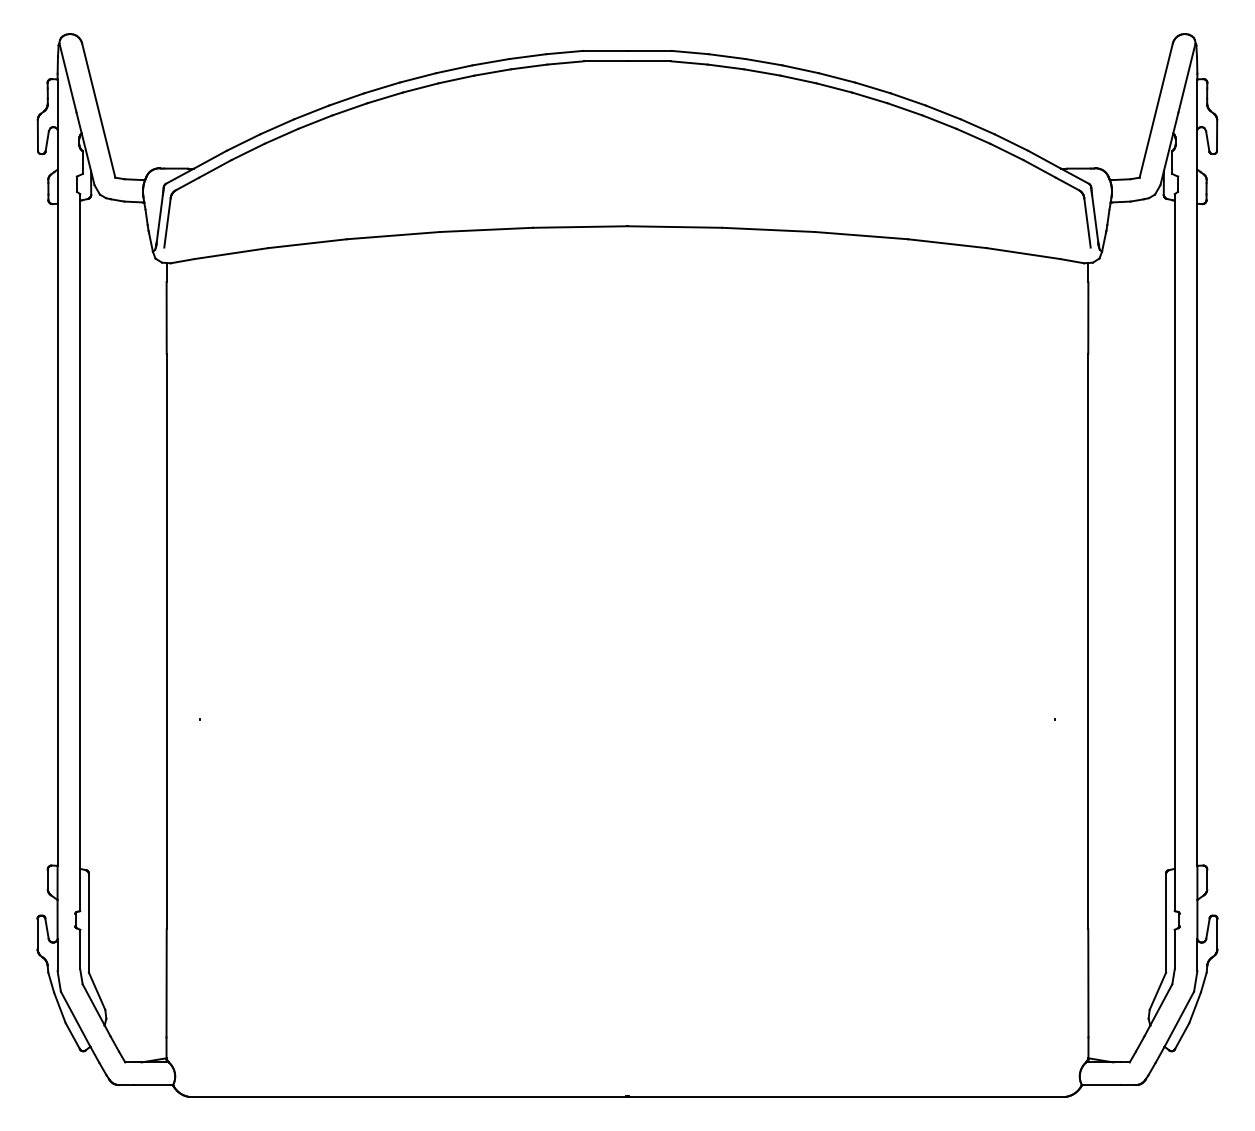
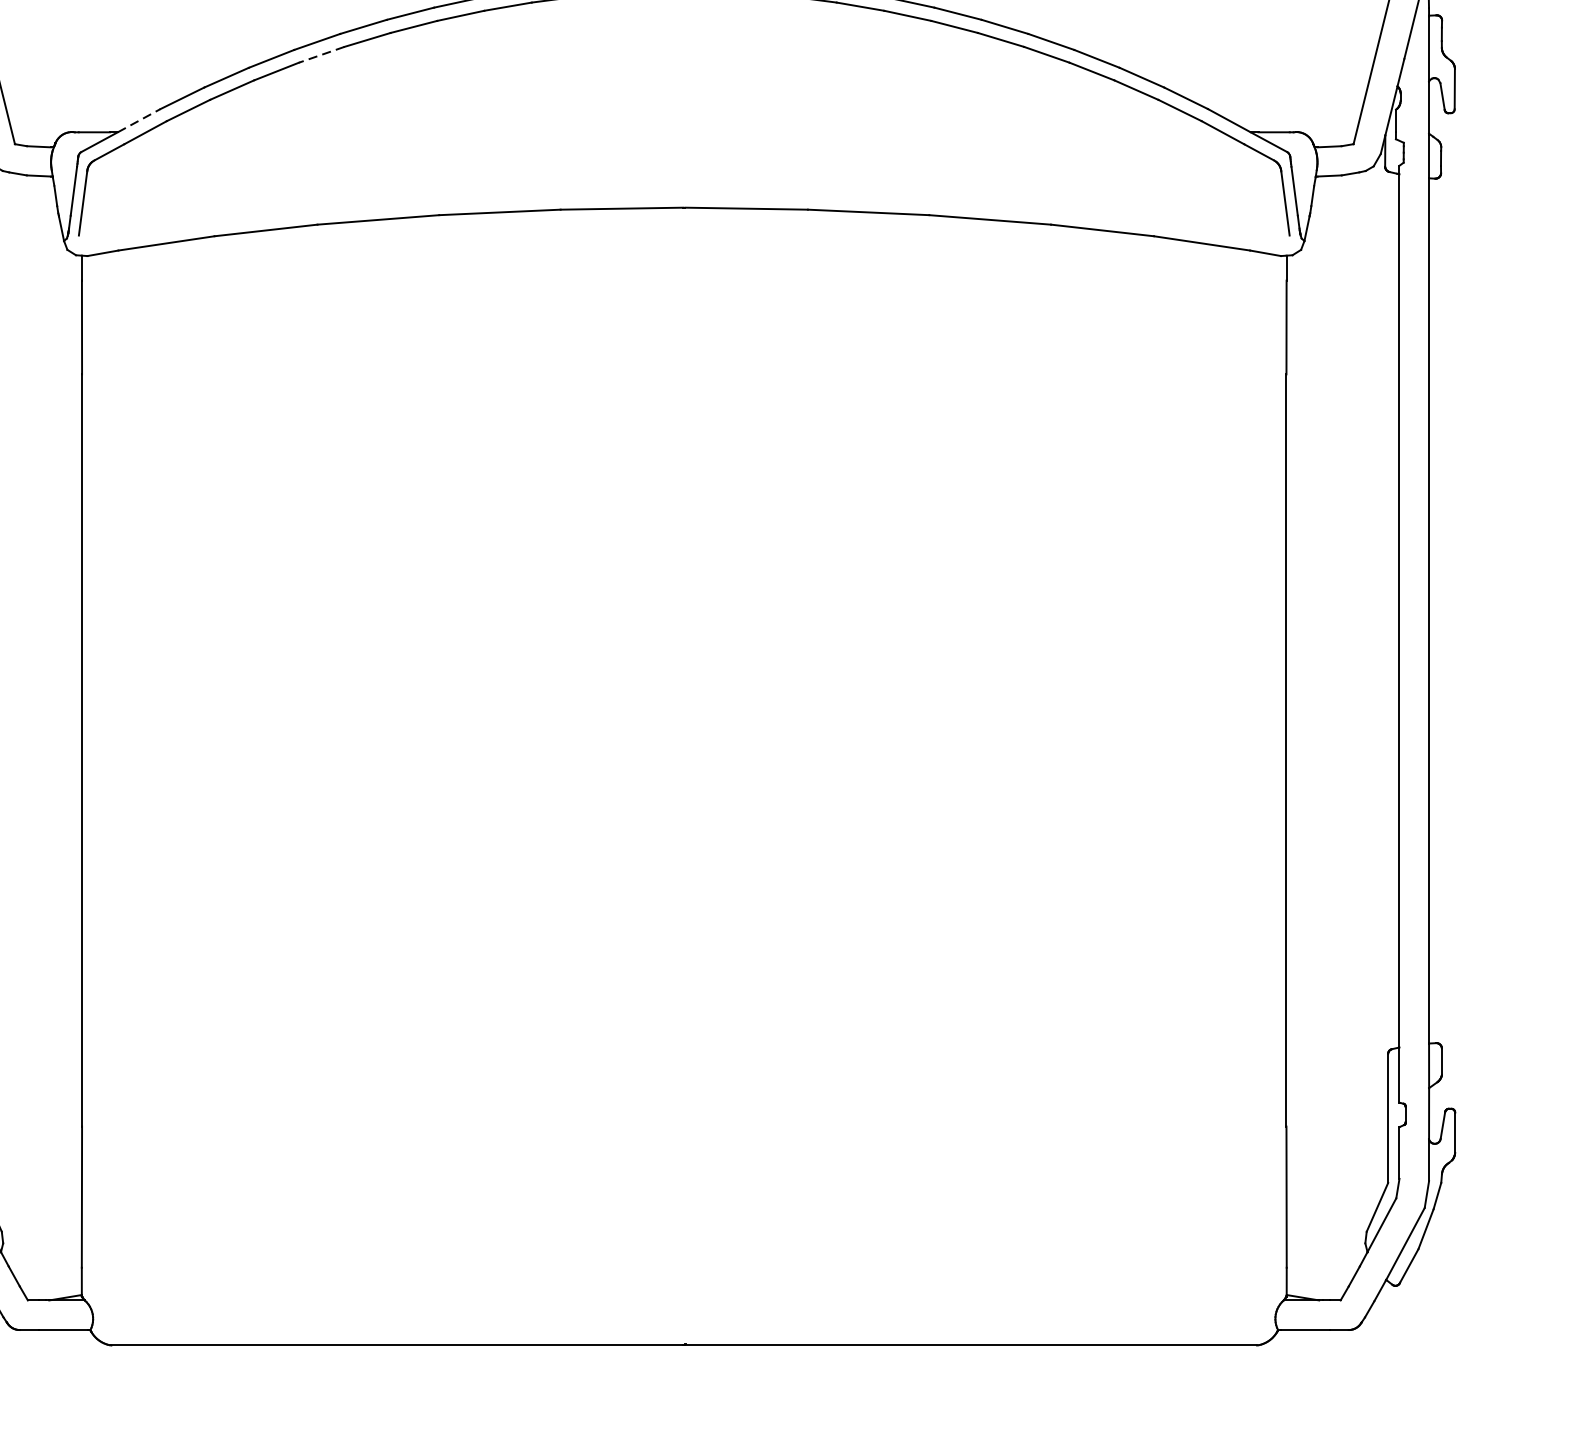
line: (349, 109) -> (320, 55), solid -> dashed
line: (210, 159) -> (139, 120), solid -> dashed

